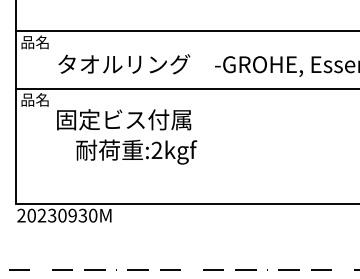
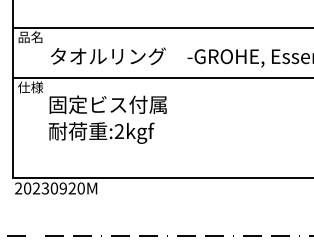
text: (34, 99) -> (29, 87), 品名 -> 仕様
text: (136, 151) -> (101, 132), moved
text: (82, 215) -> (71, 188), 20230930M -> 20230920M

